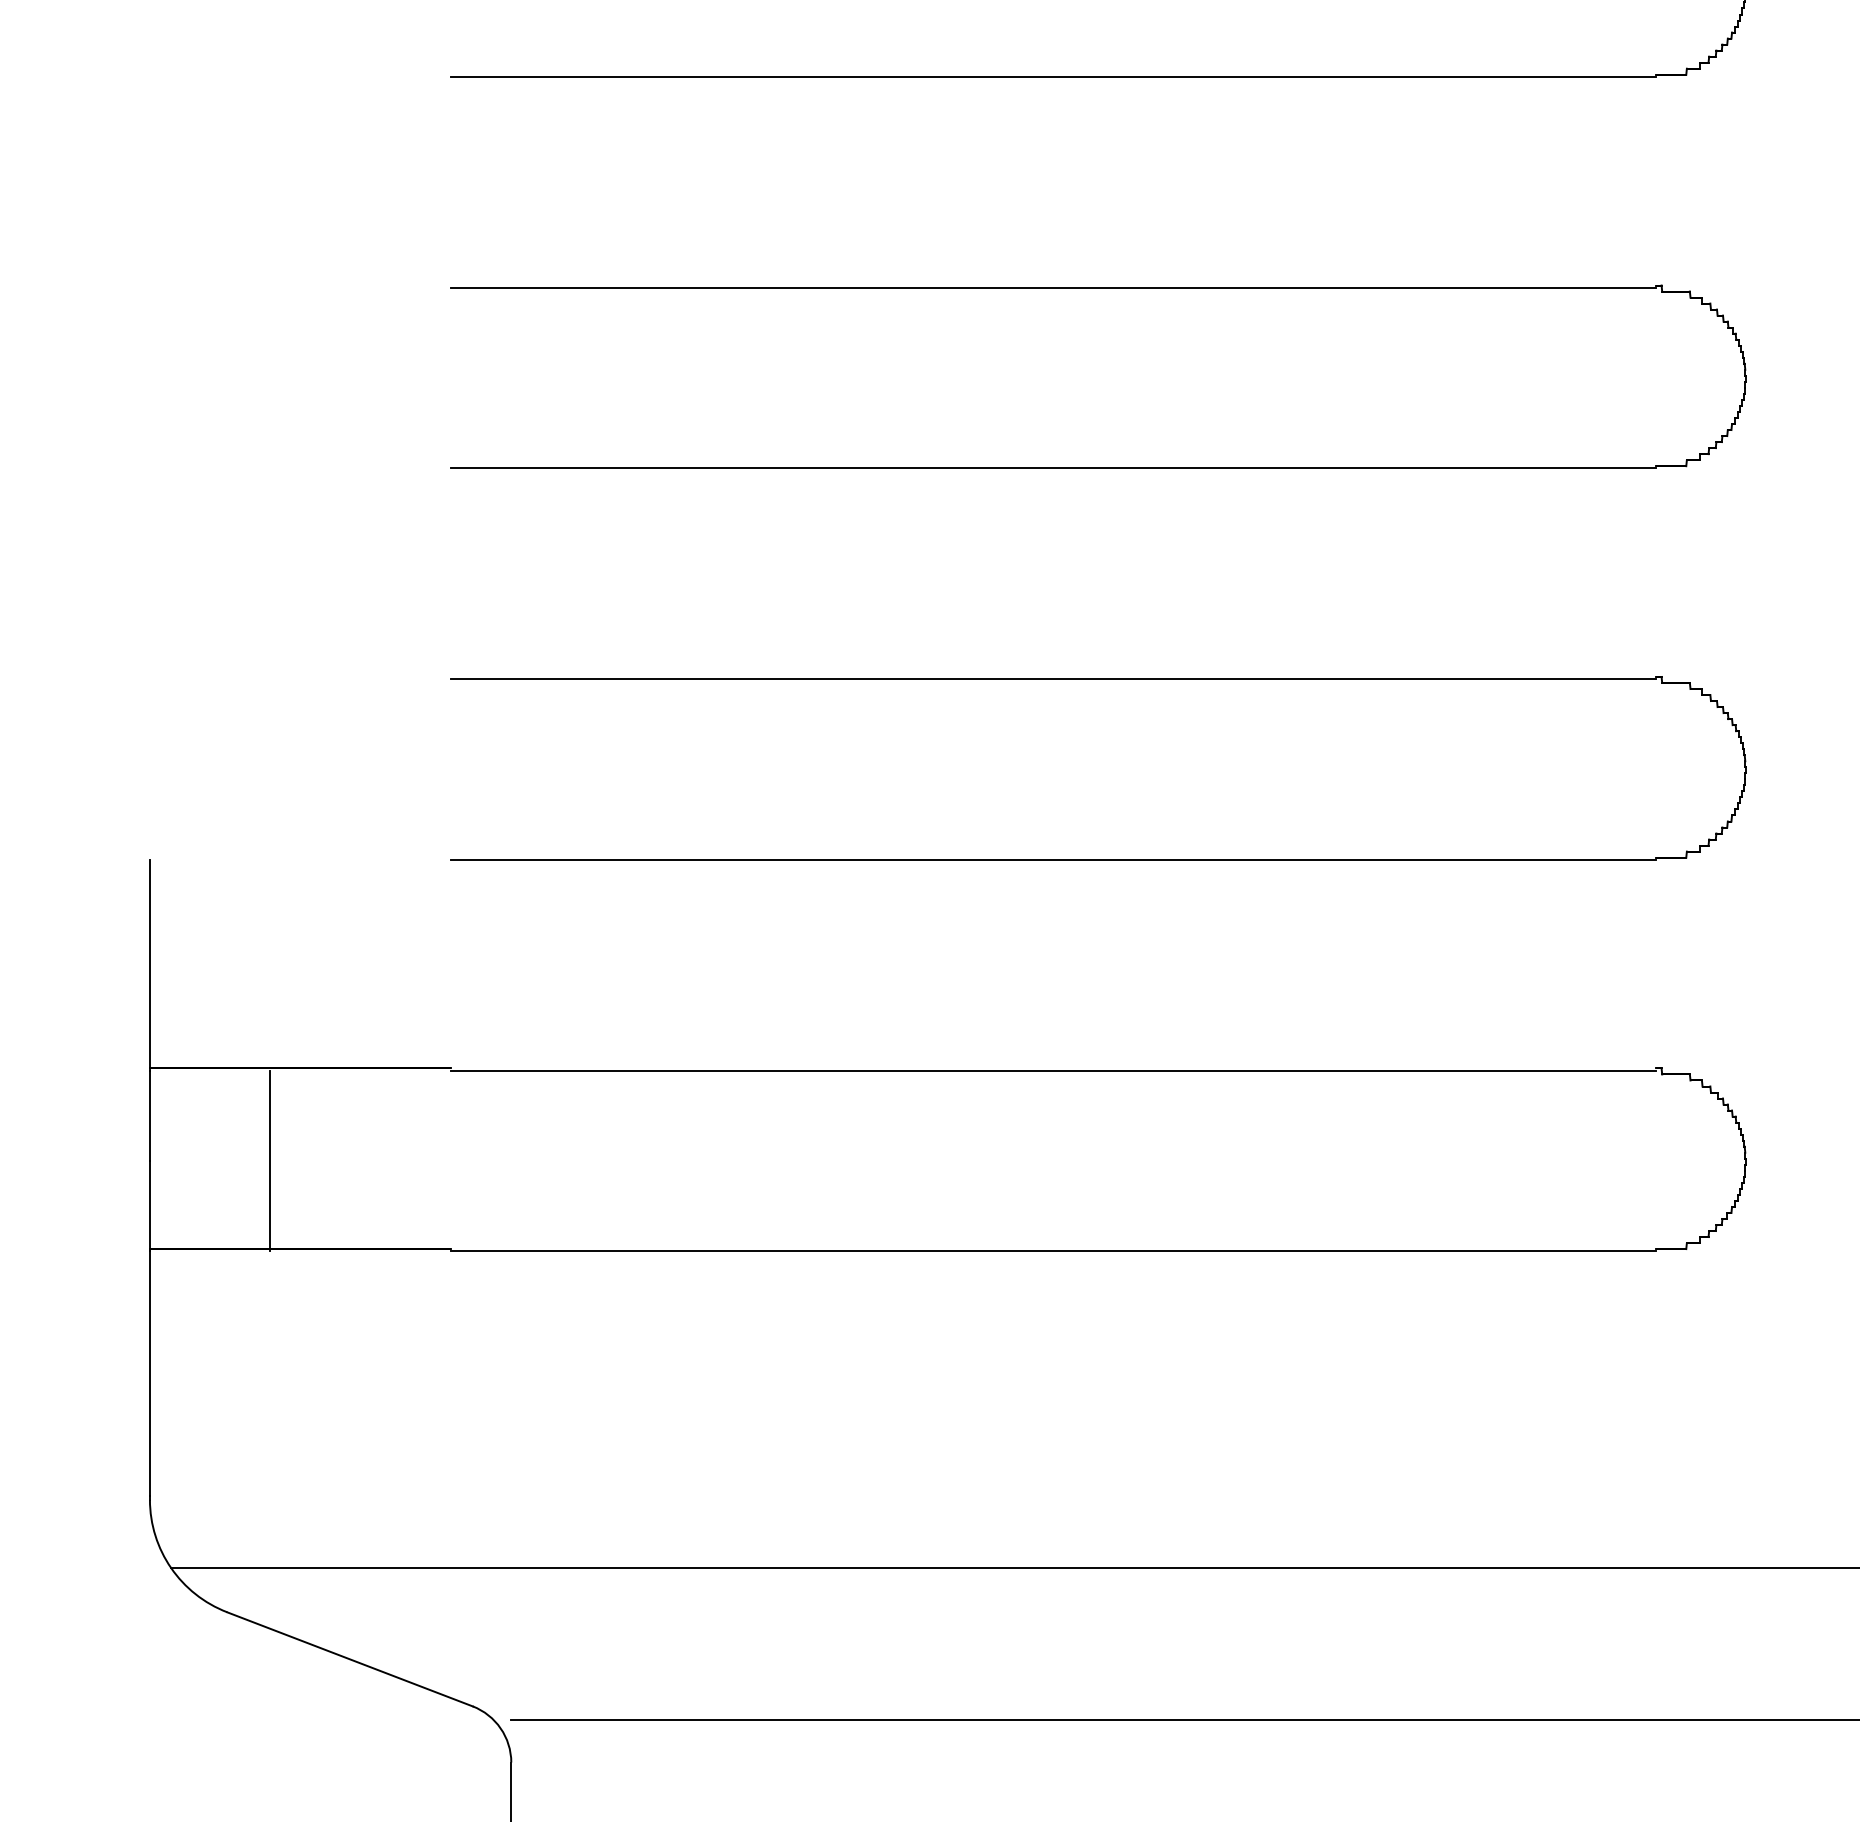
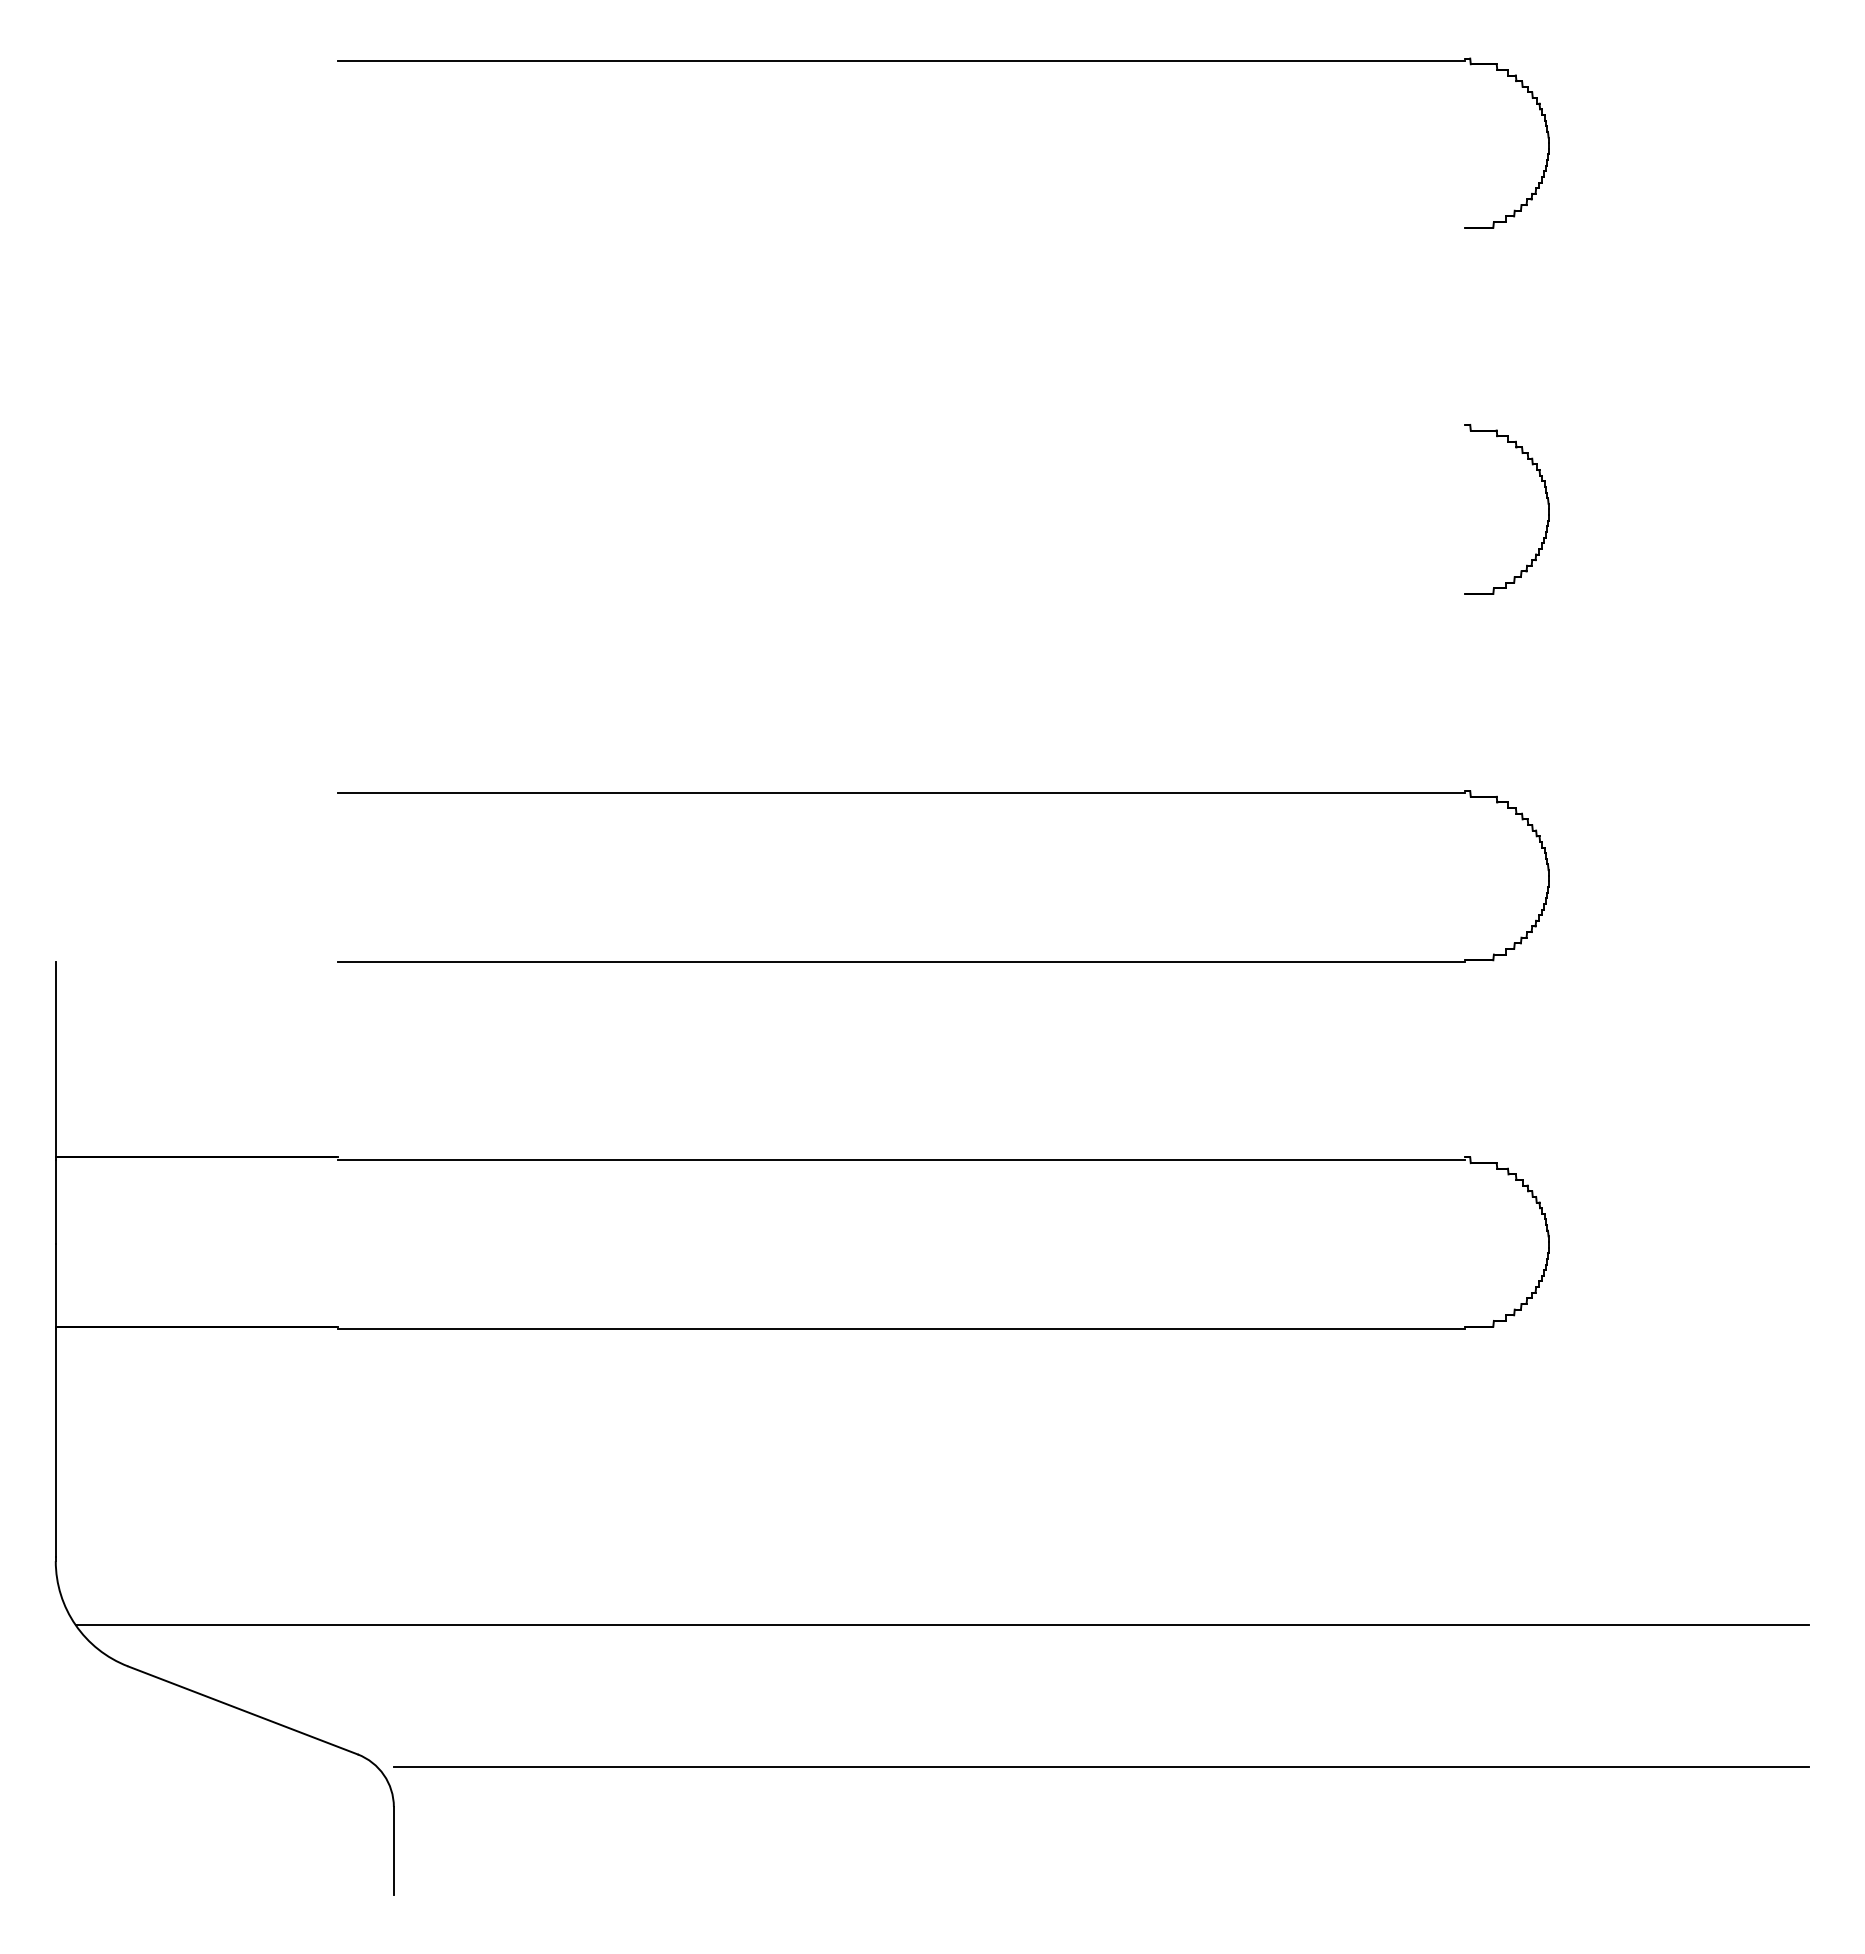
line: (1052, 76) -> (900, 229), removed
line: (1052, 288) -> (900, 427), removed
line: (1052, 468) -> (900, 596), removed
line: (270, 1160) -> (168, 1243), removed

